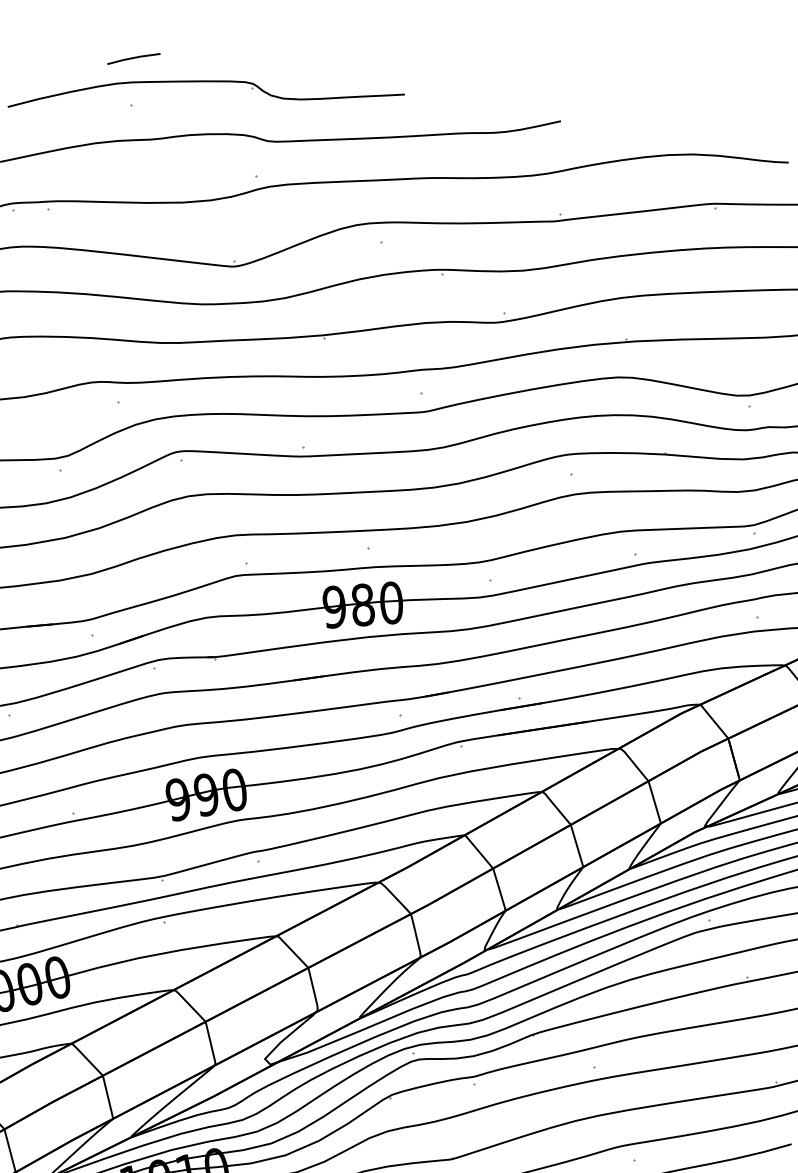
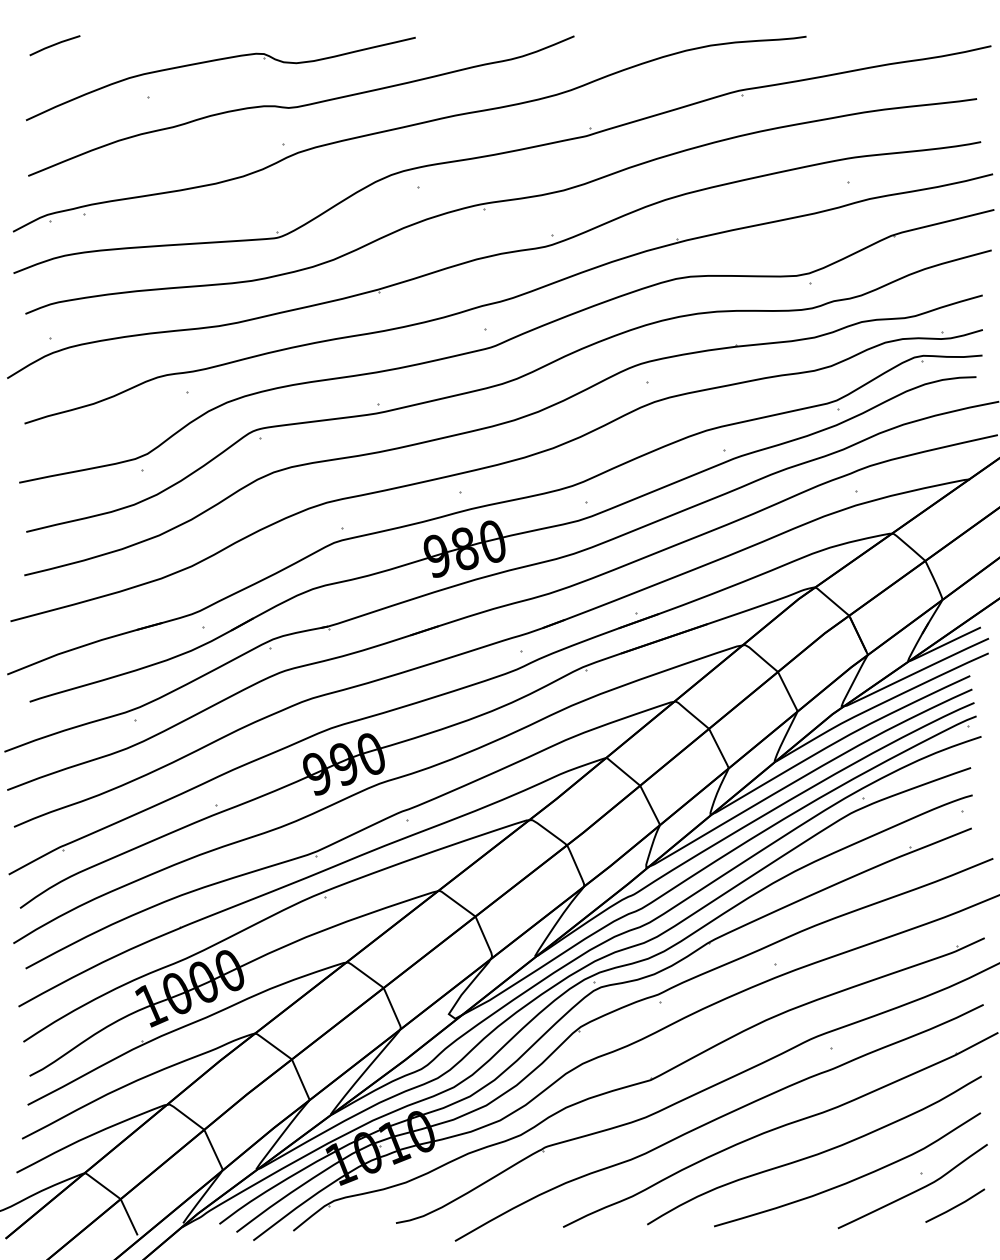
line: (133, 58) -> (54, 45), moved

